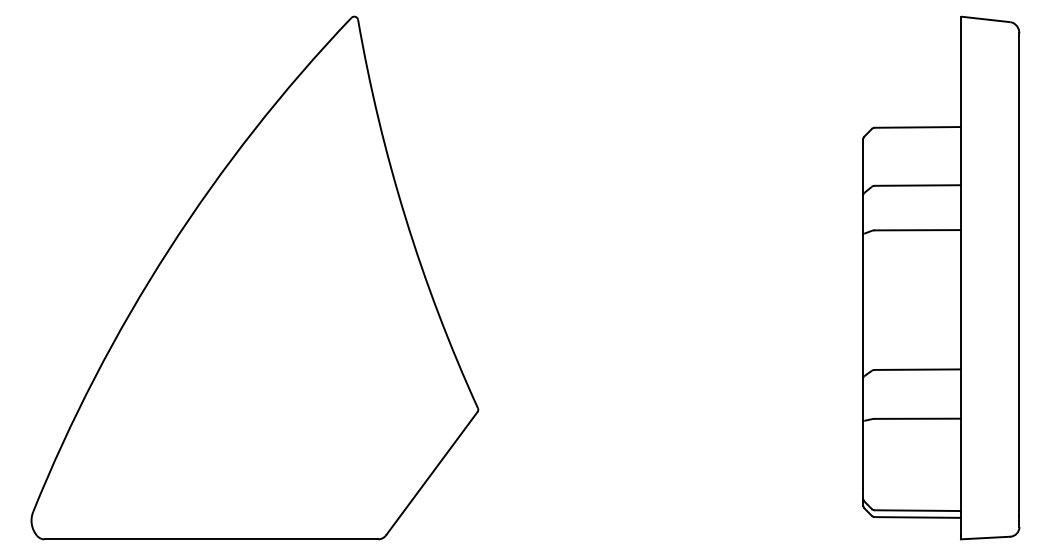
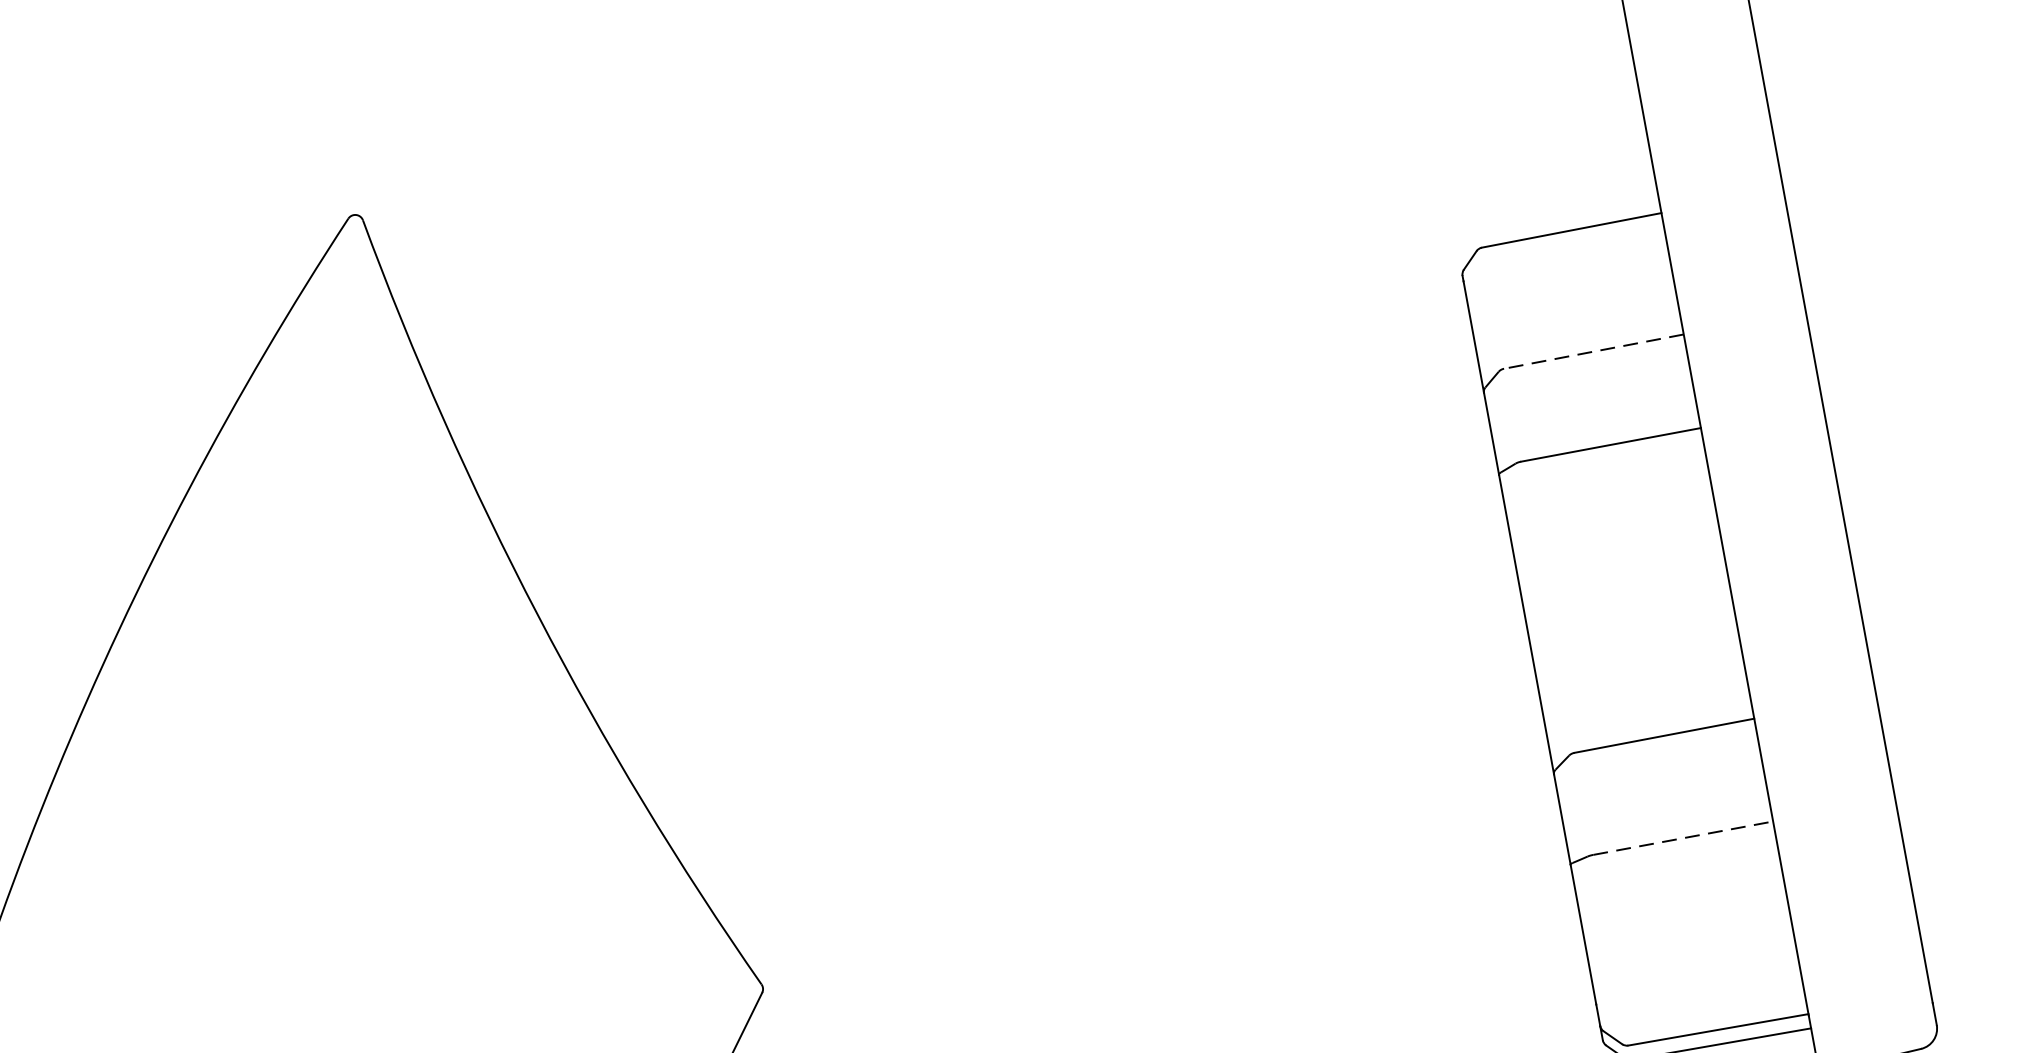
line: (917, 185) -> (1593, 351), solid -> dashed
line: (918, 418) -> (1684, 837), solid -> dashed

